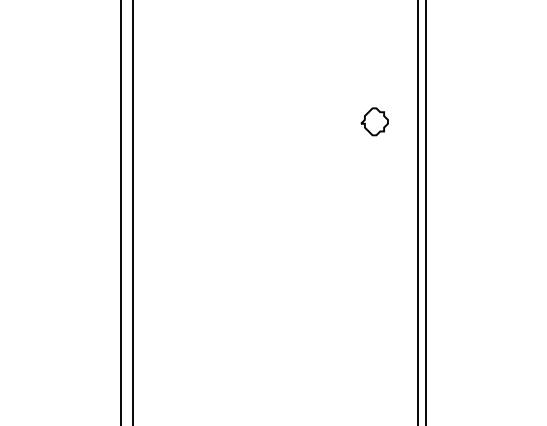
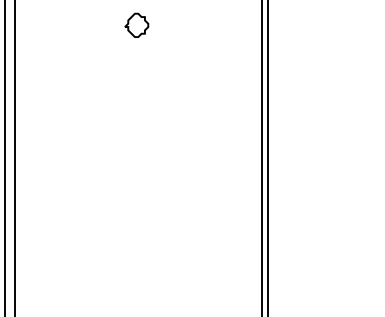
part: (374, 121) -> (136, 25), moved

